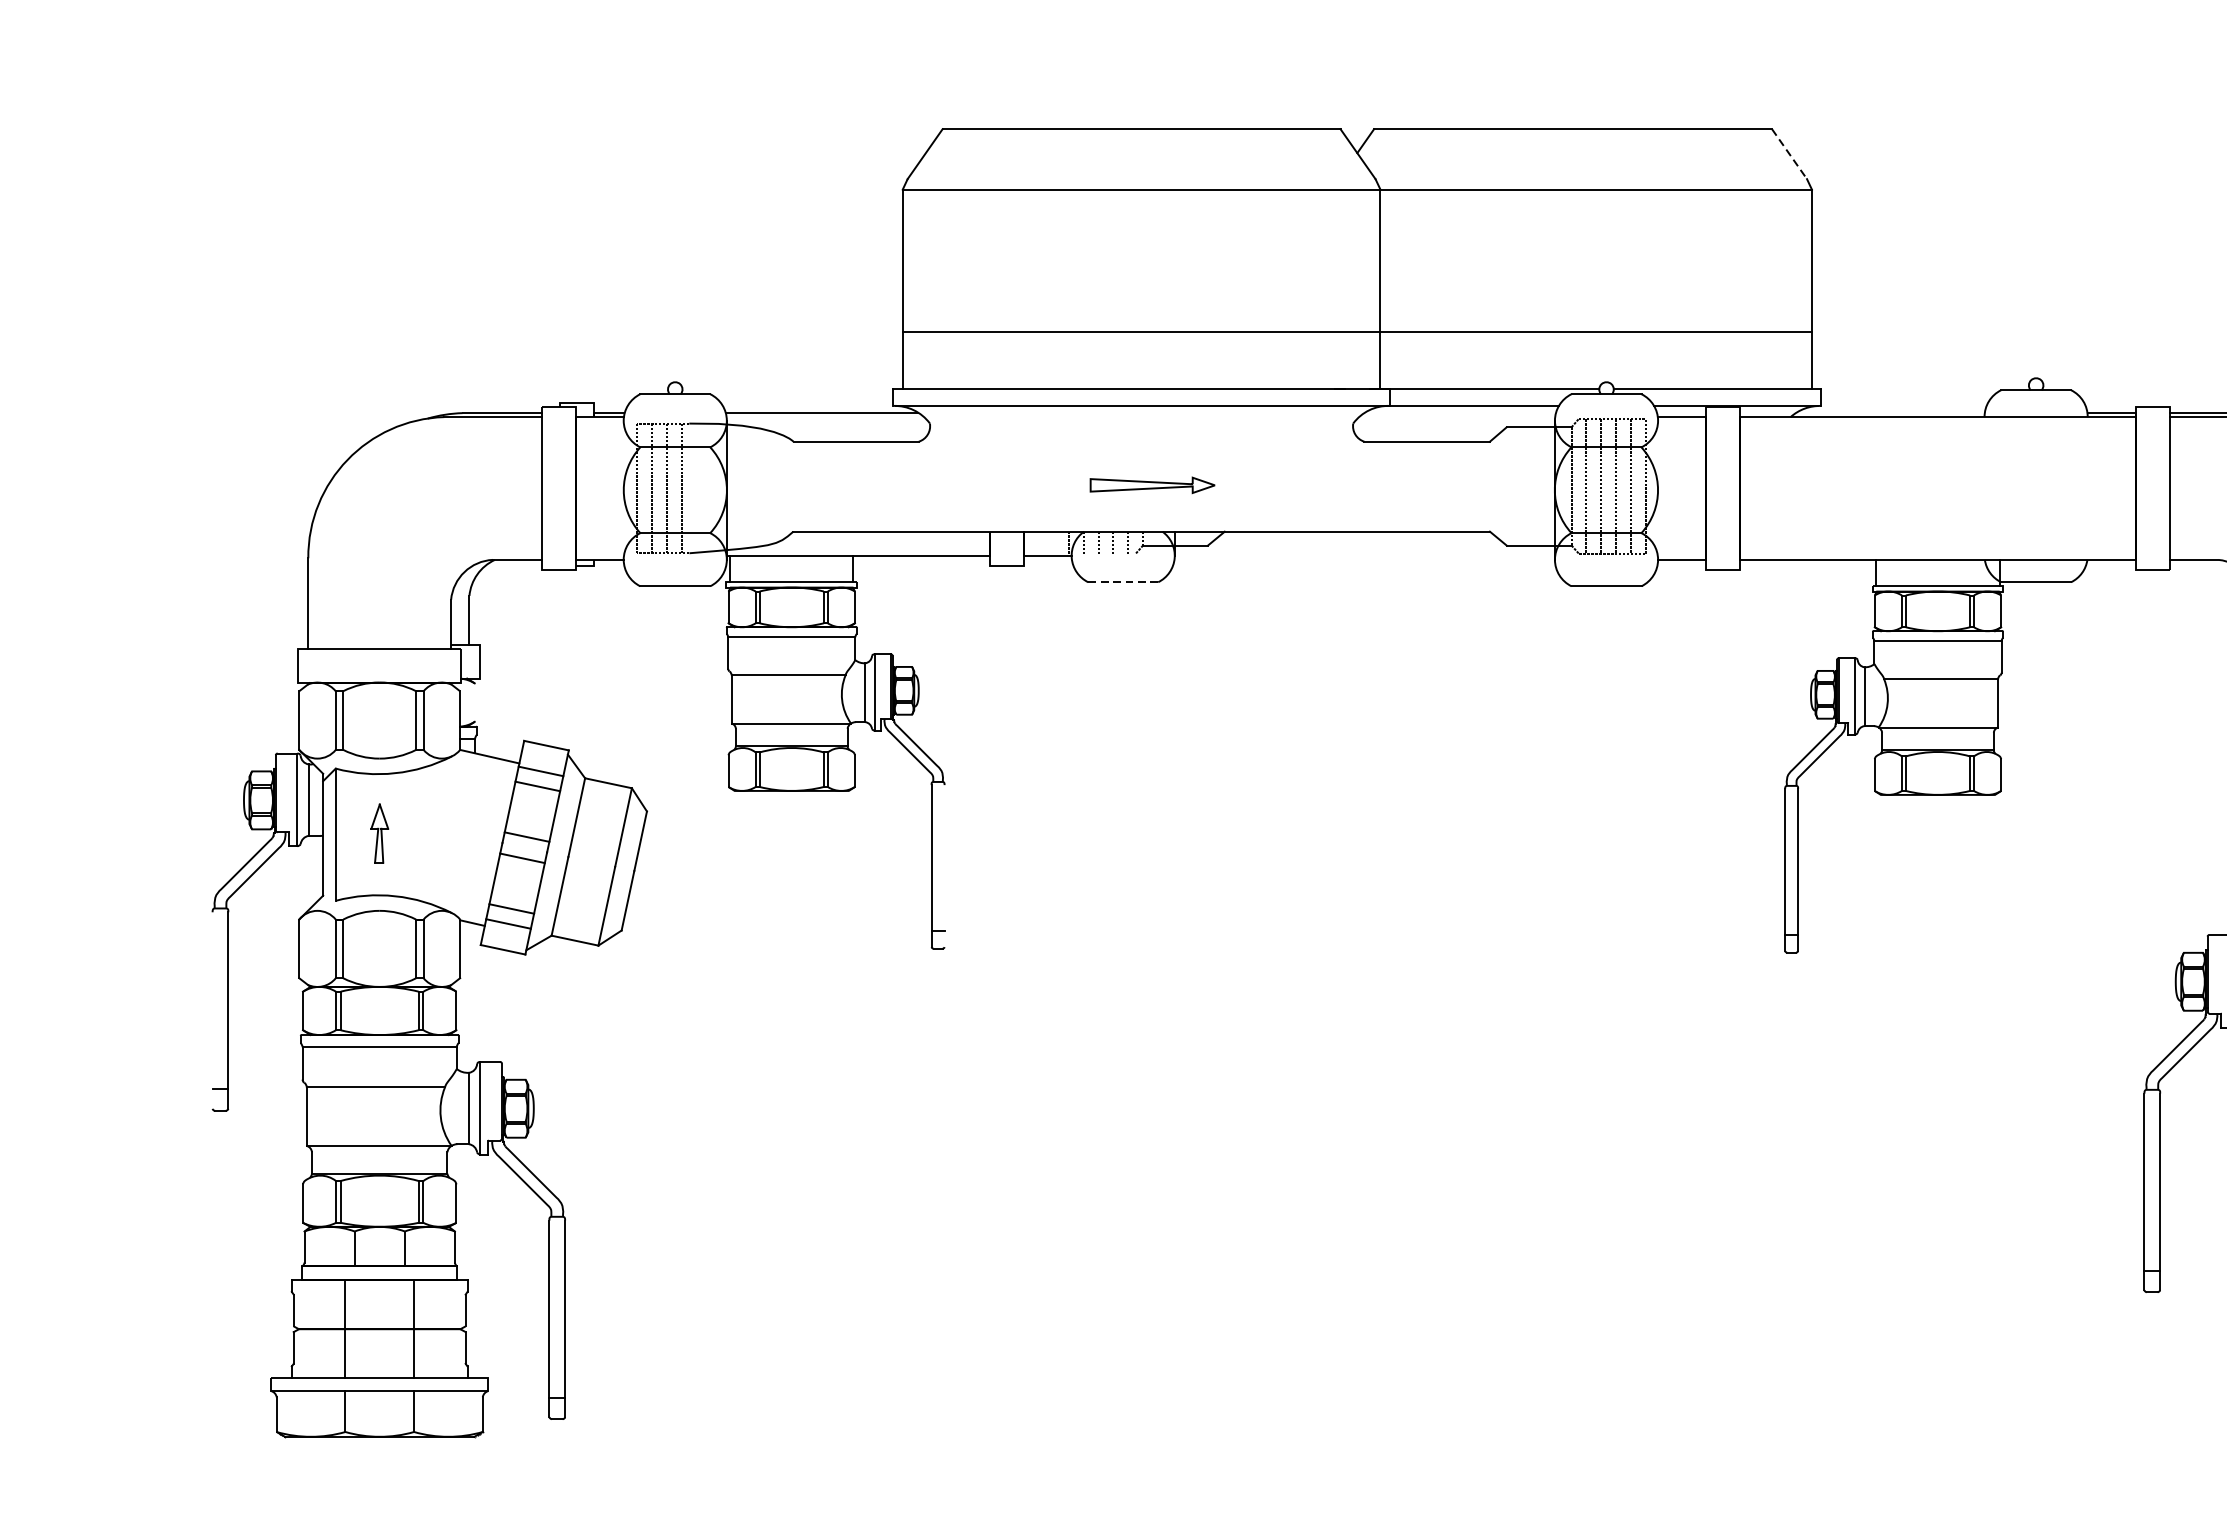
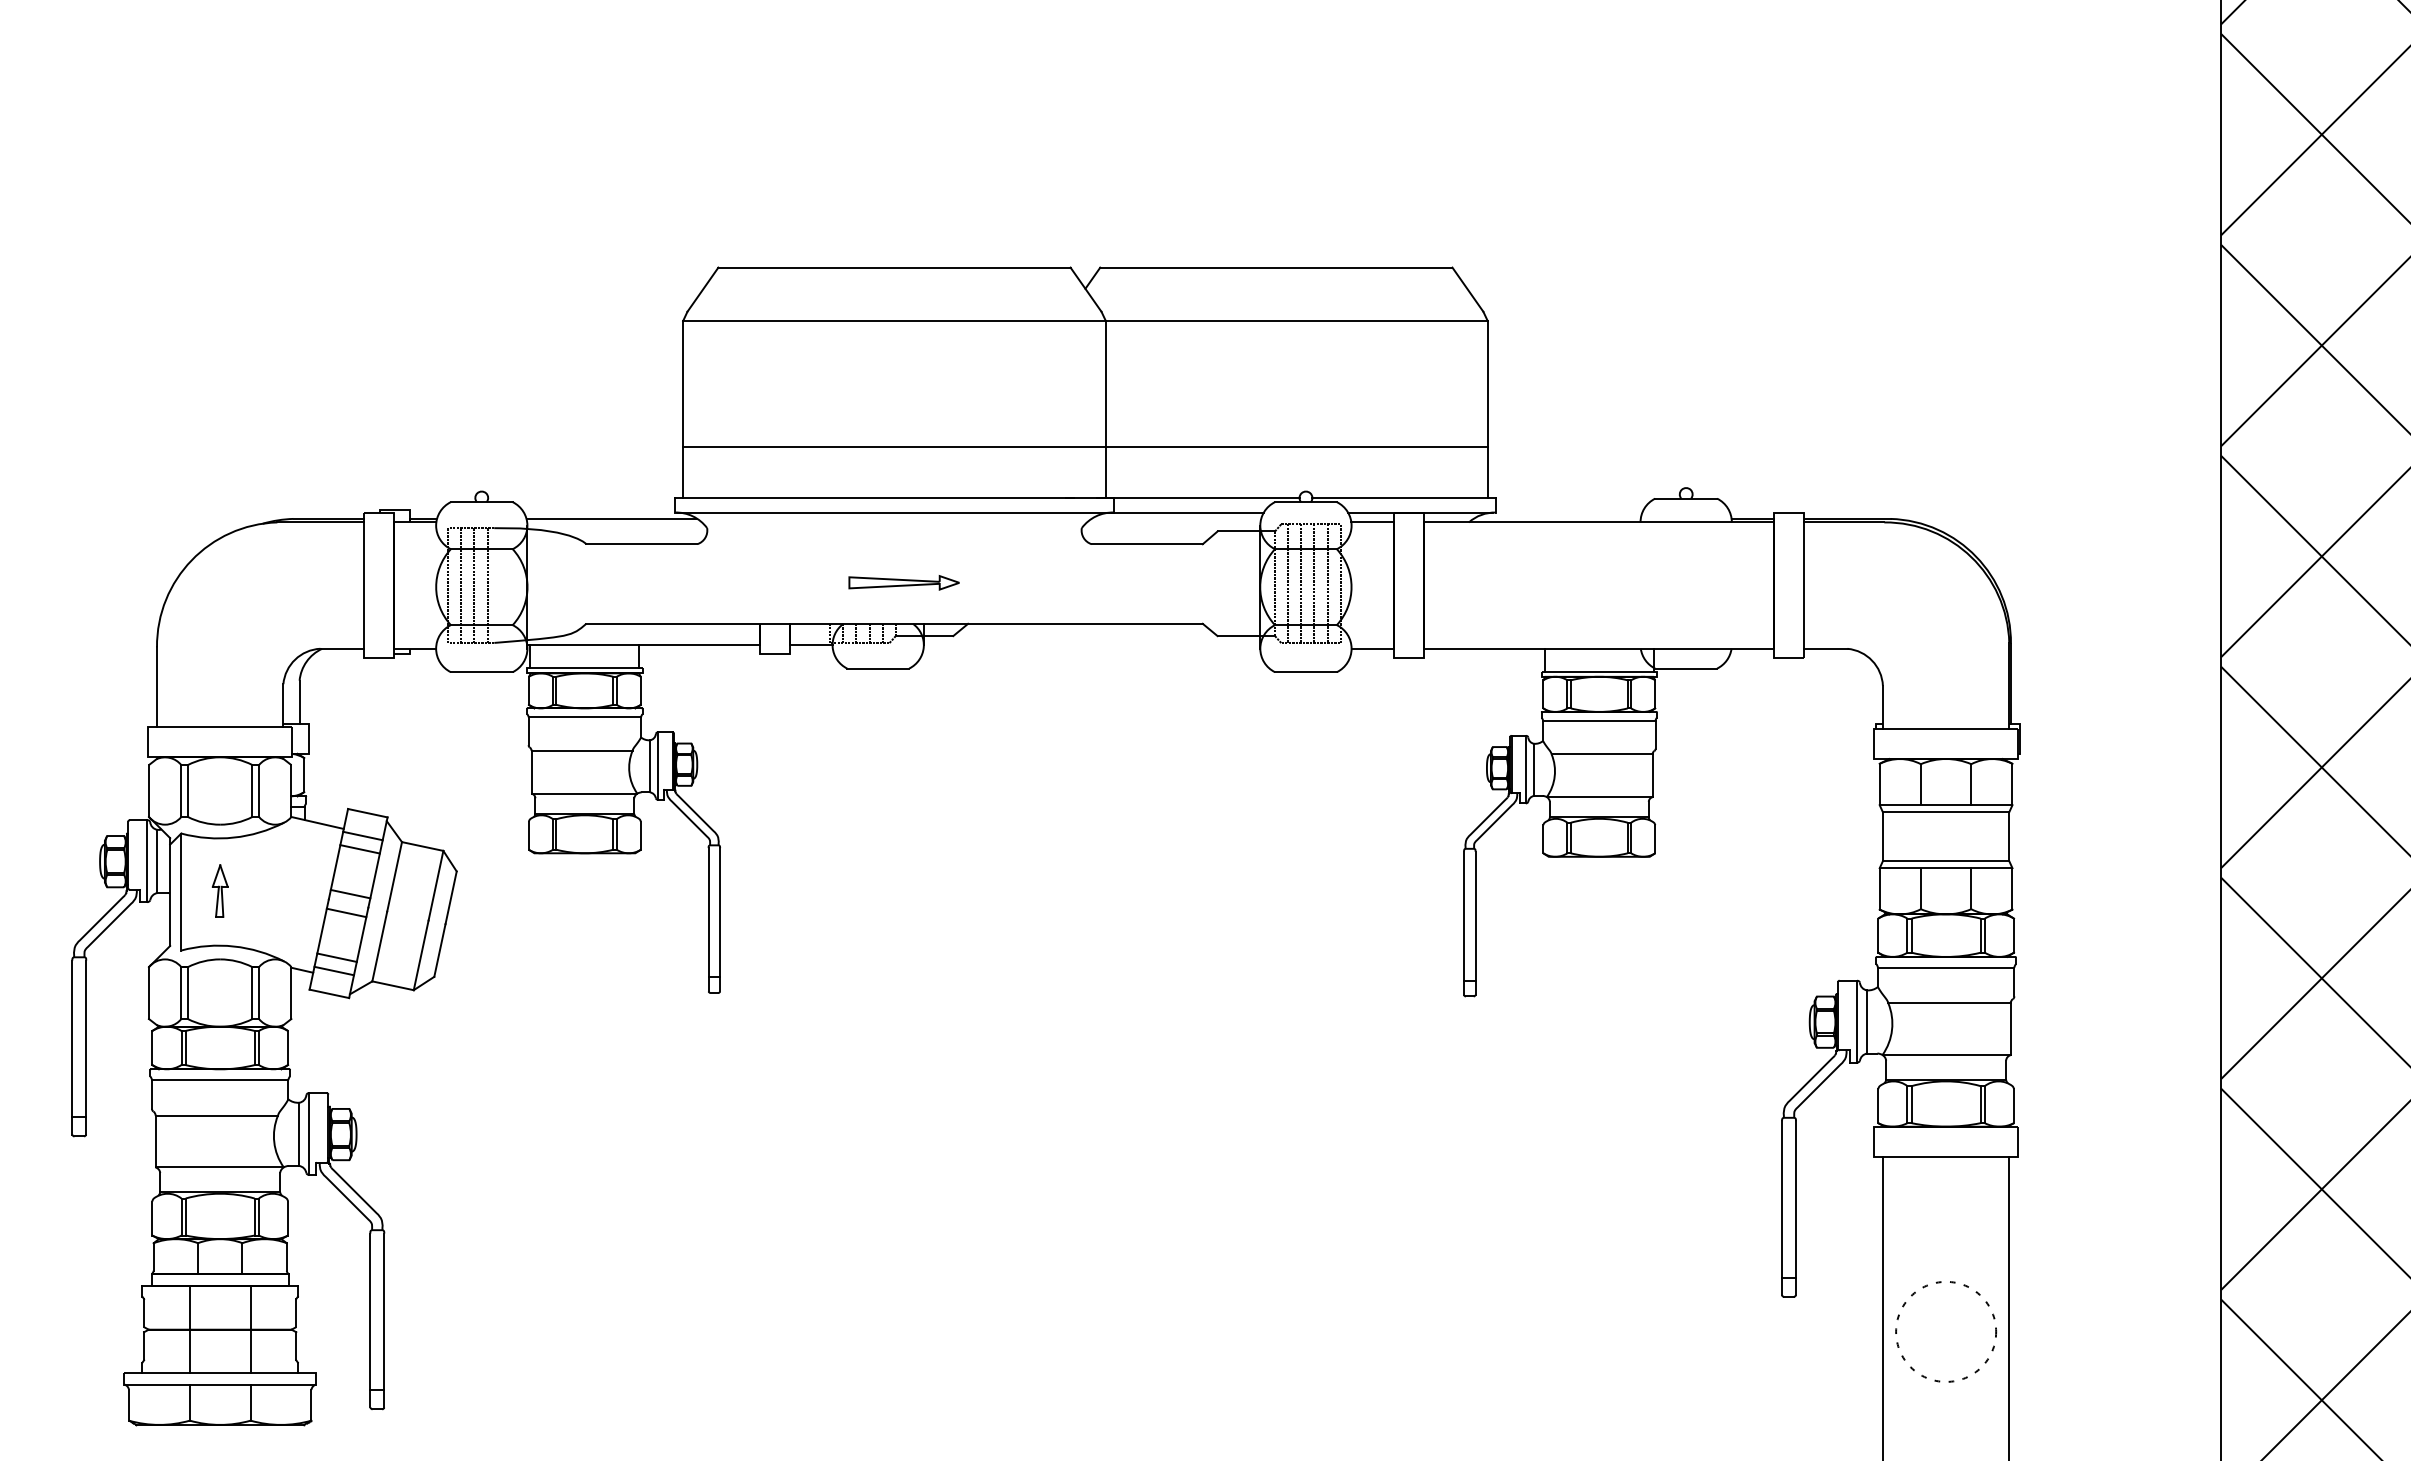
line: (1789, 153) -> (1467, 289), dashed -> solid
line: (1102, 553) -> (859, 643), added
line: (1123, 582) -> (878, 668), dashed -> solid
line: (474, 703) -> (304, 775), added
line: (945, 865) -> (720, 919), added
line: (212, 1010) -> (72, 1047), added

